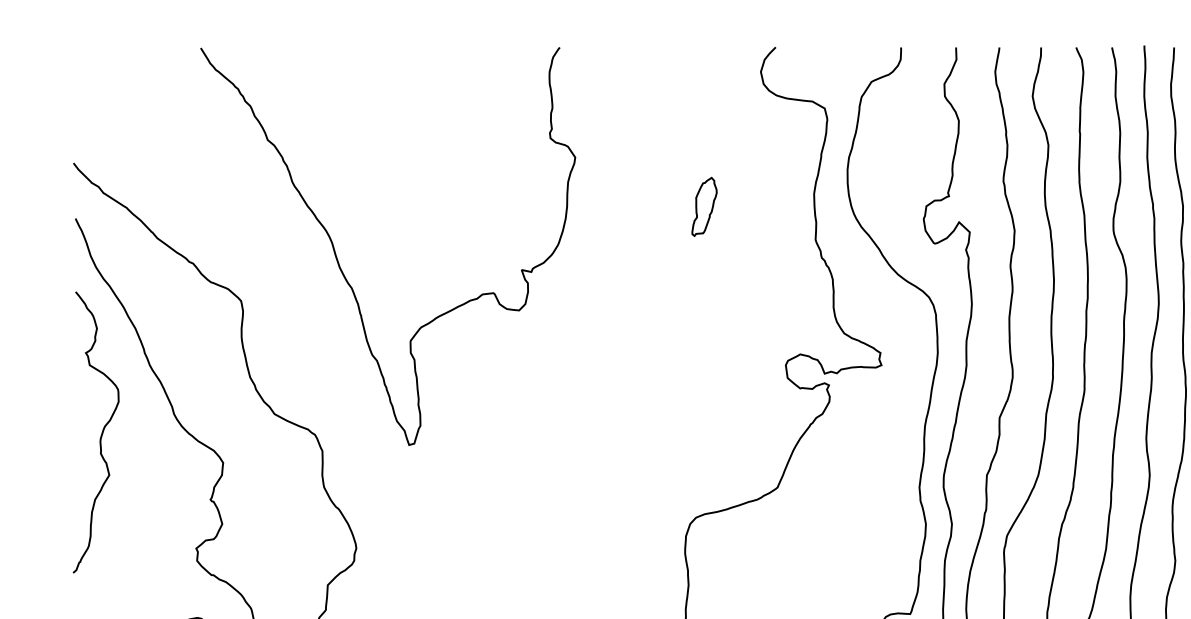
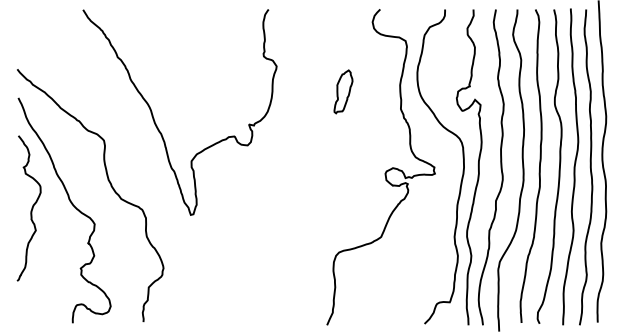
part: (704, 206) -> (343, 91), size x1.43

